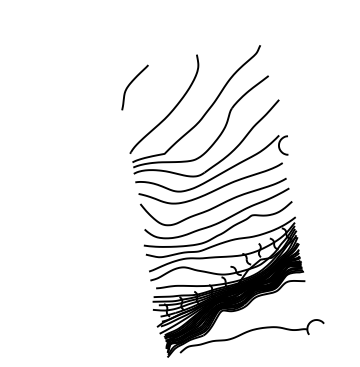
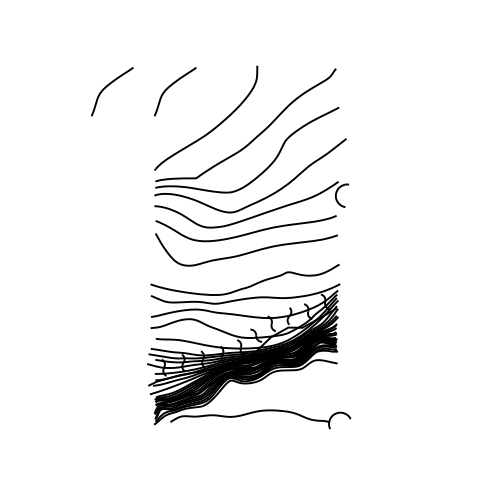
curve: (80, 93) -> (108, 86), added
curve: (218, 221) -> (246, 272), removed

